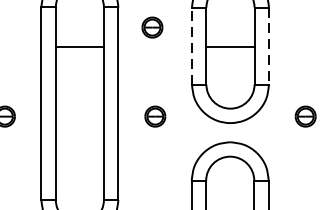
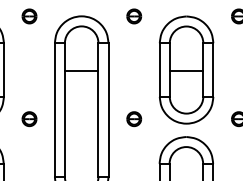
part: (152, 28) -> (132, 57), removed
line: (191, 46) -> (159, 70), dashed -> solid
line: (269, 46) -> (213, 70), dashed -> solid

